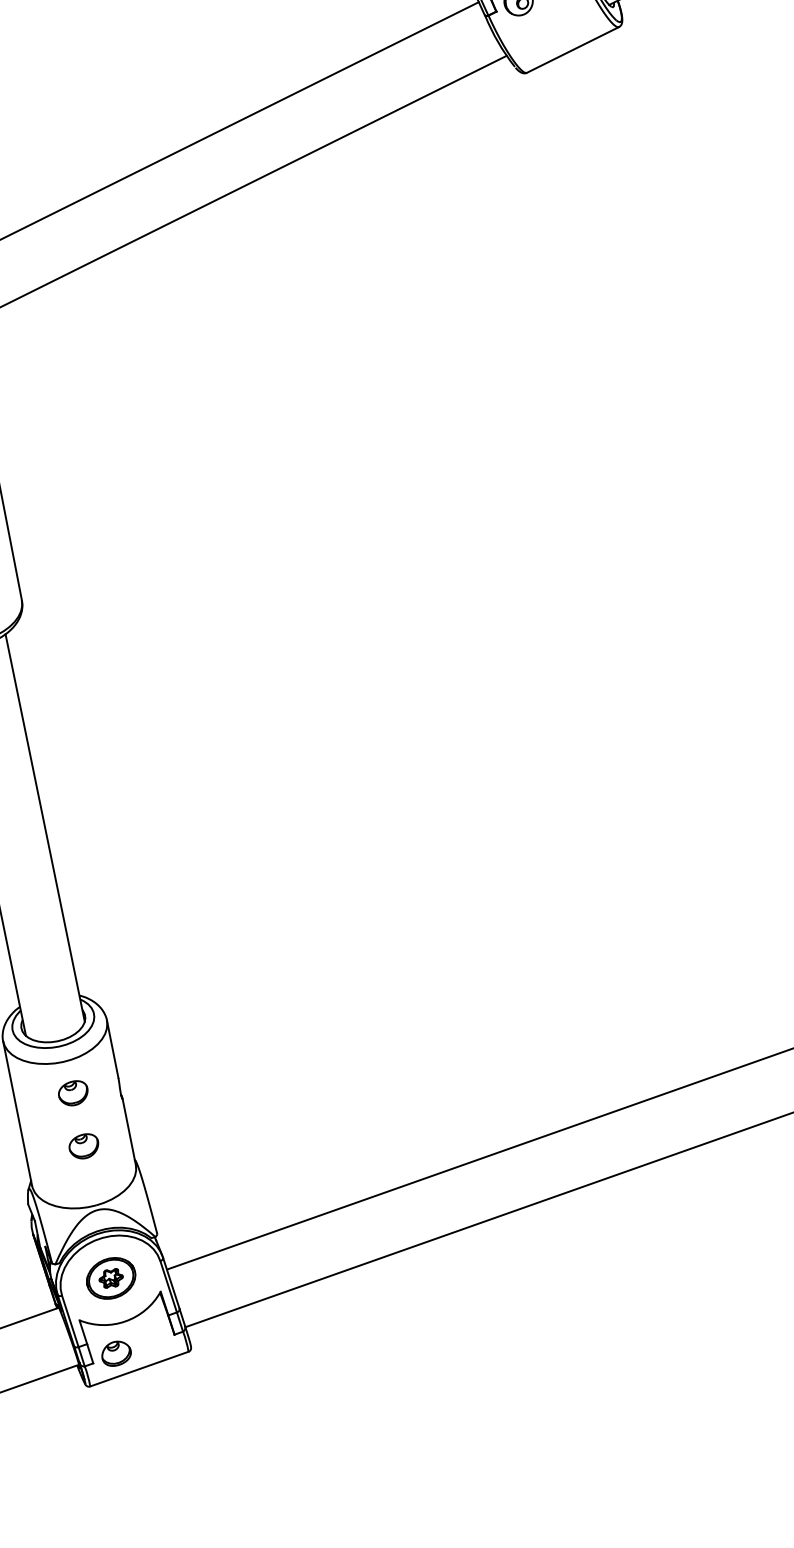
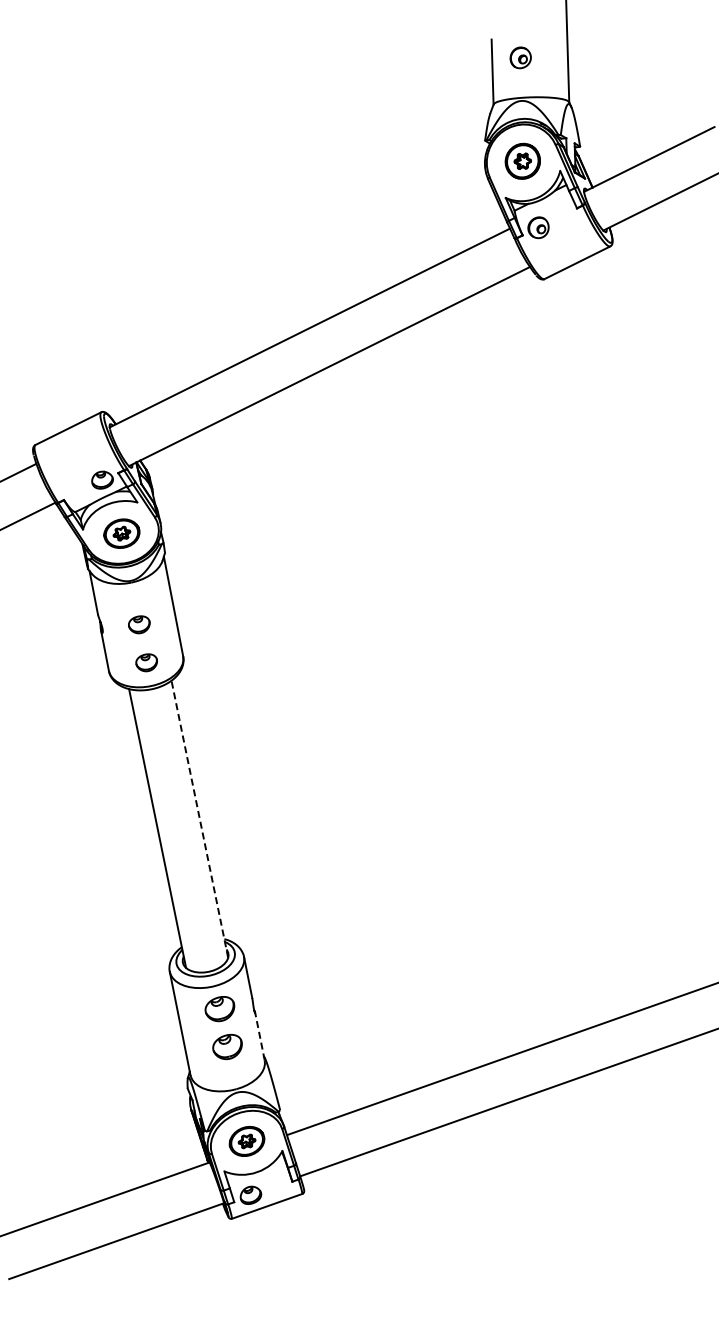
line: (44, 826) -> (199, 818), solid -> dashed
part: (72, 1092) -> (219, 1008), size x1.4
line: (128, 1131) -> (259, 1036), solid -> dashed
part: (83, 1145) -> (227, 1046), size x1.4

